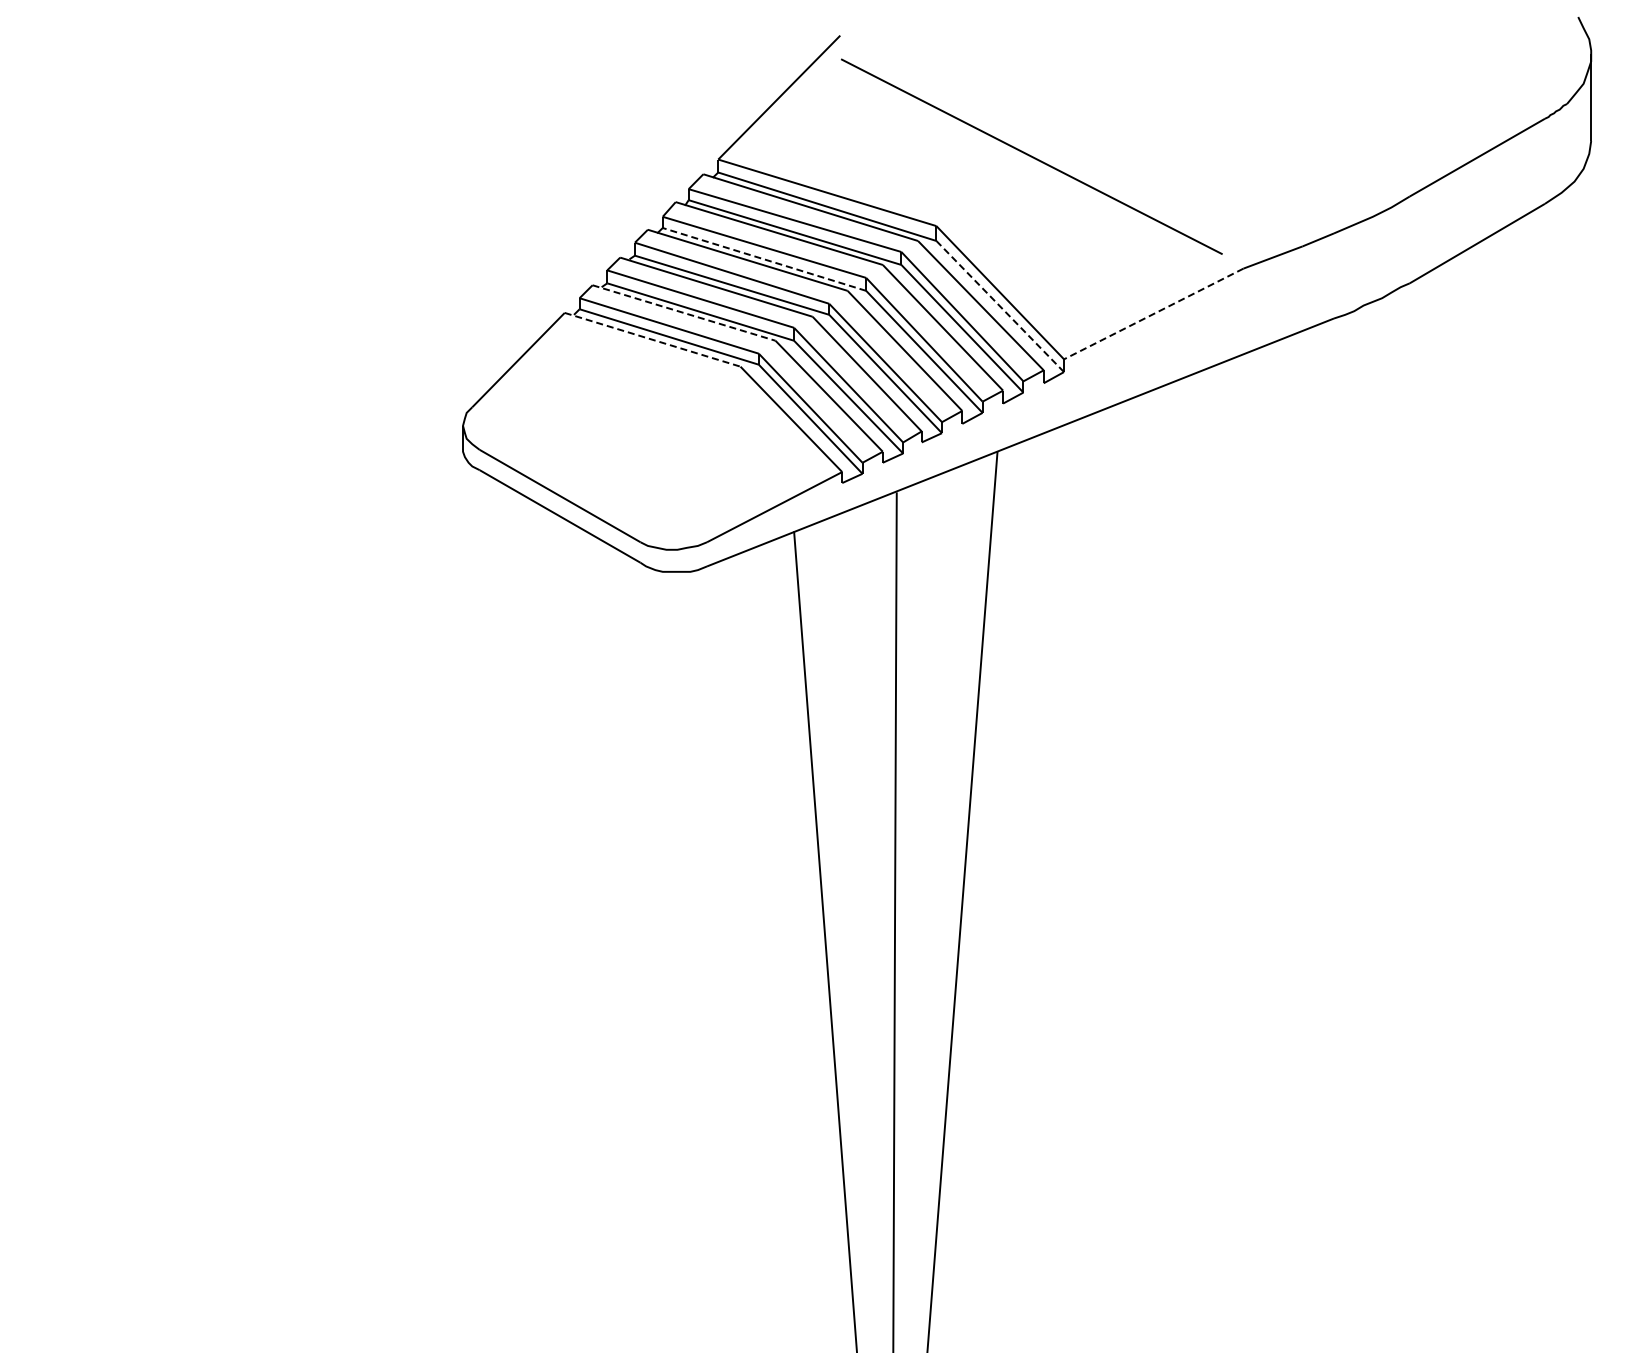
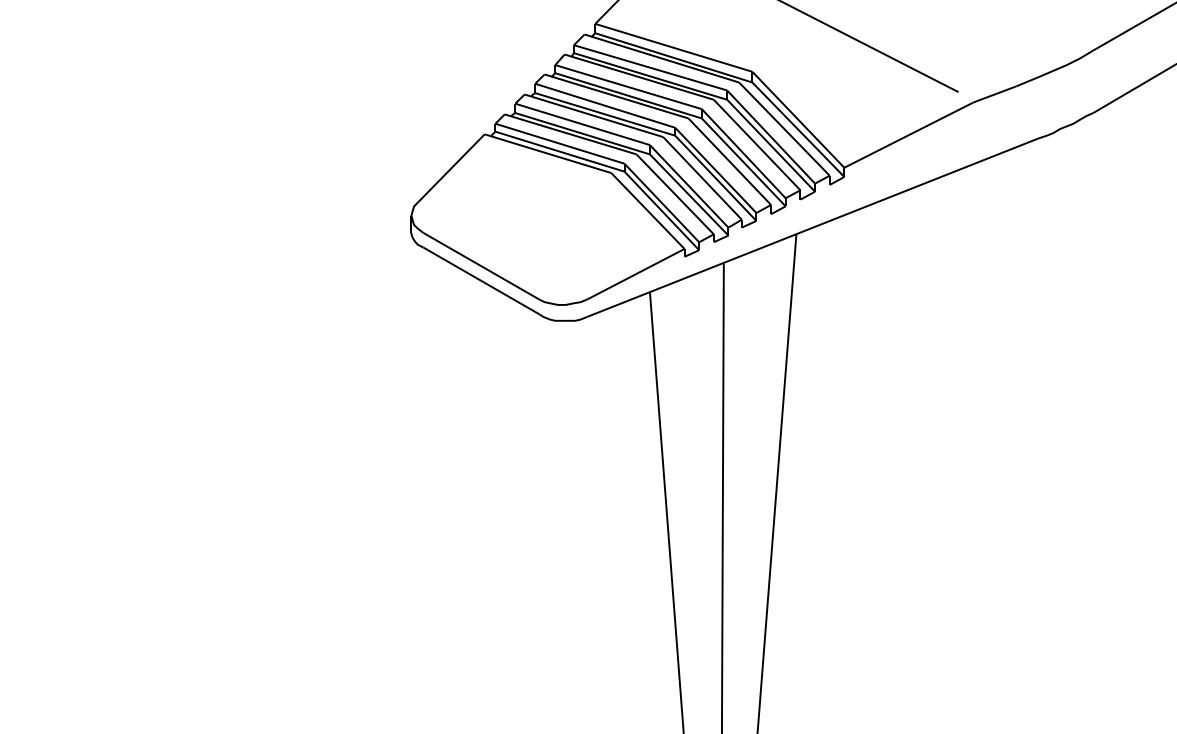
line: (764, 259) -> (628, 95), dashed -> solid
line: (999, 306) -> (797, 129), dashed -> solid
line: (684, 313) -> (570, 134), dashed -> solid
line: (1153, 313) -> (908, 134), dashed -> solid
line: (652, 339) -> (547, 153), dashed -> solid

